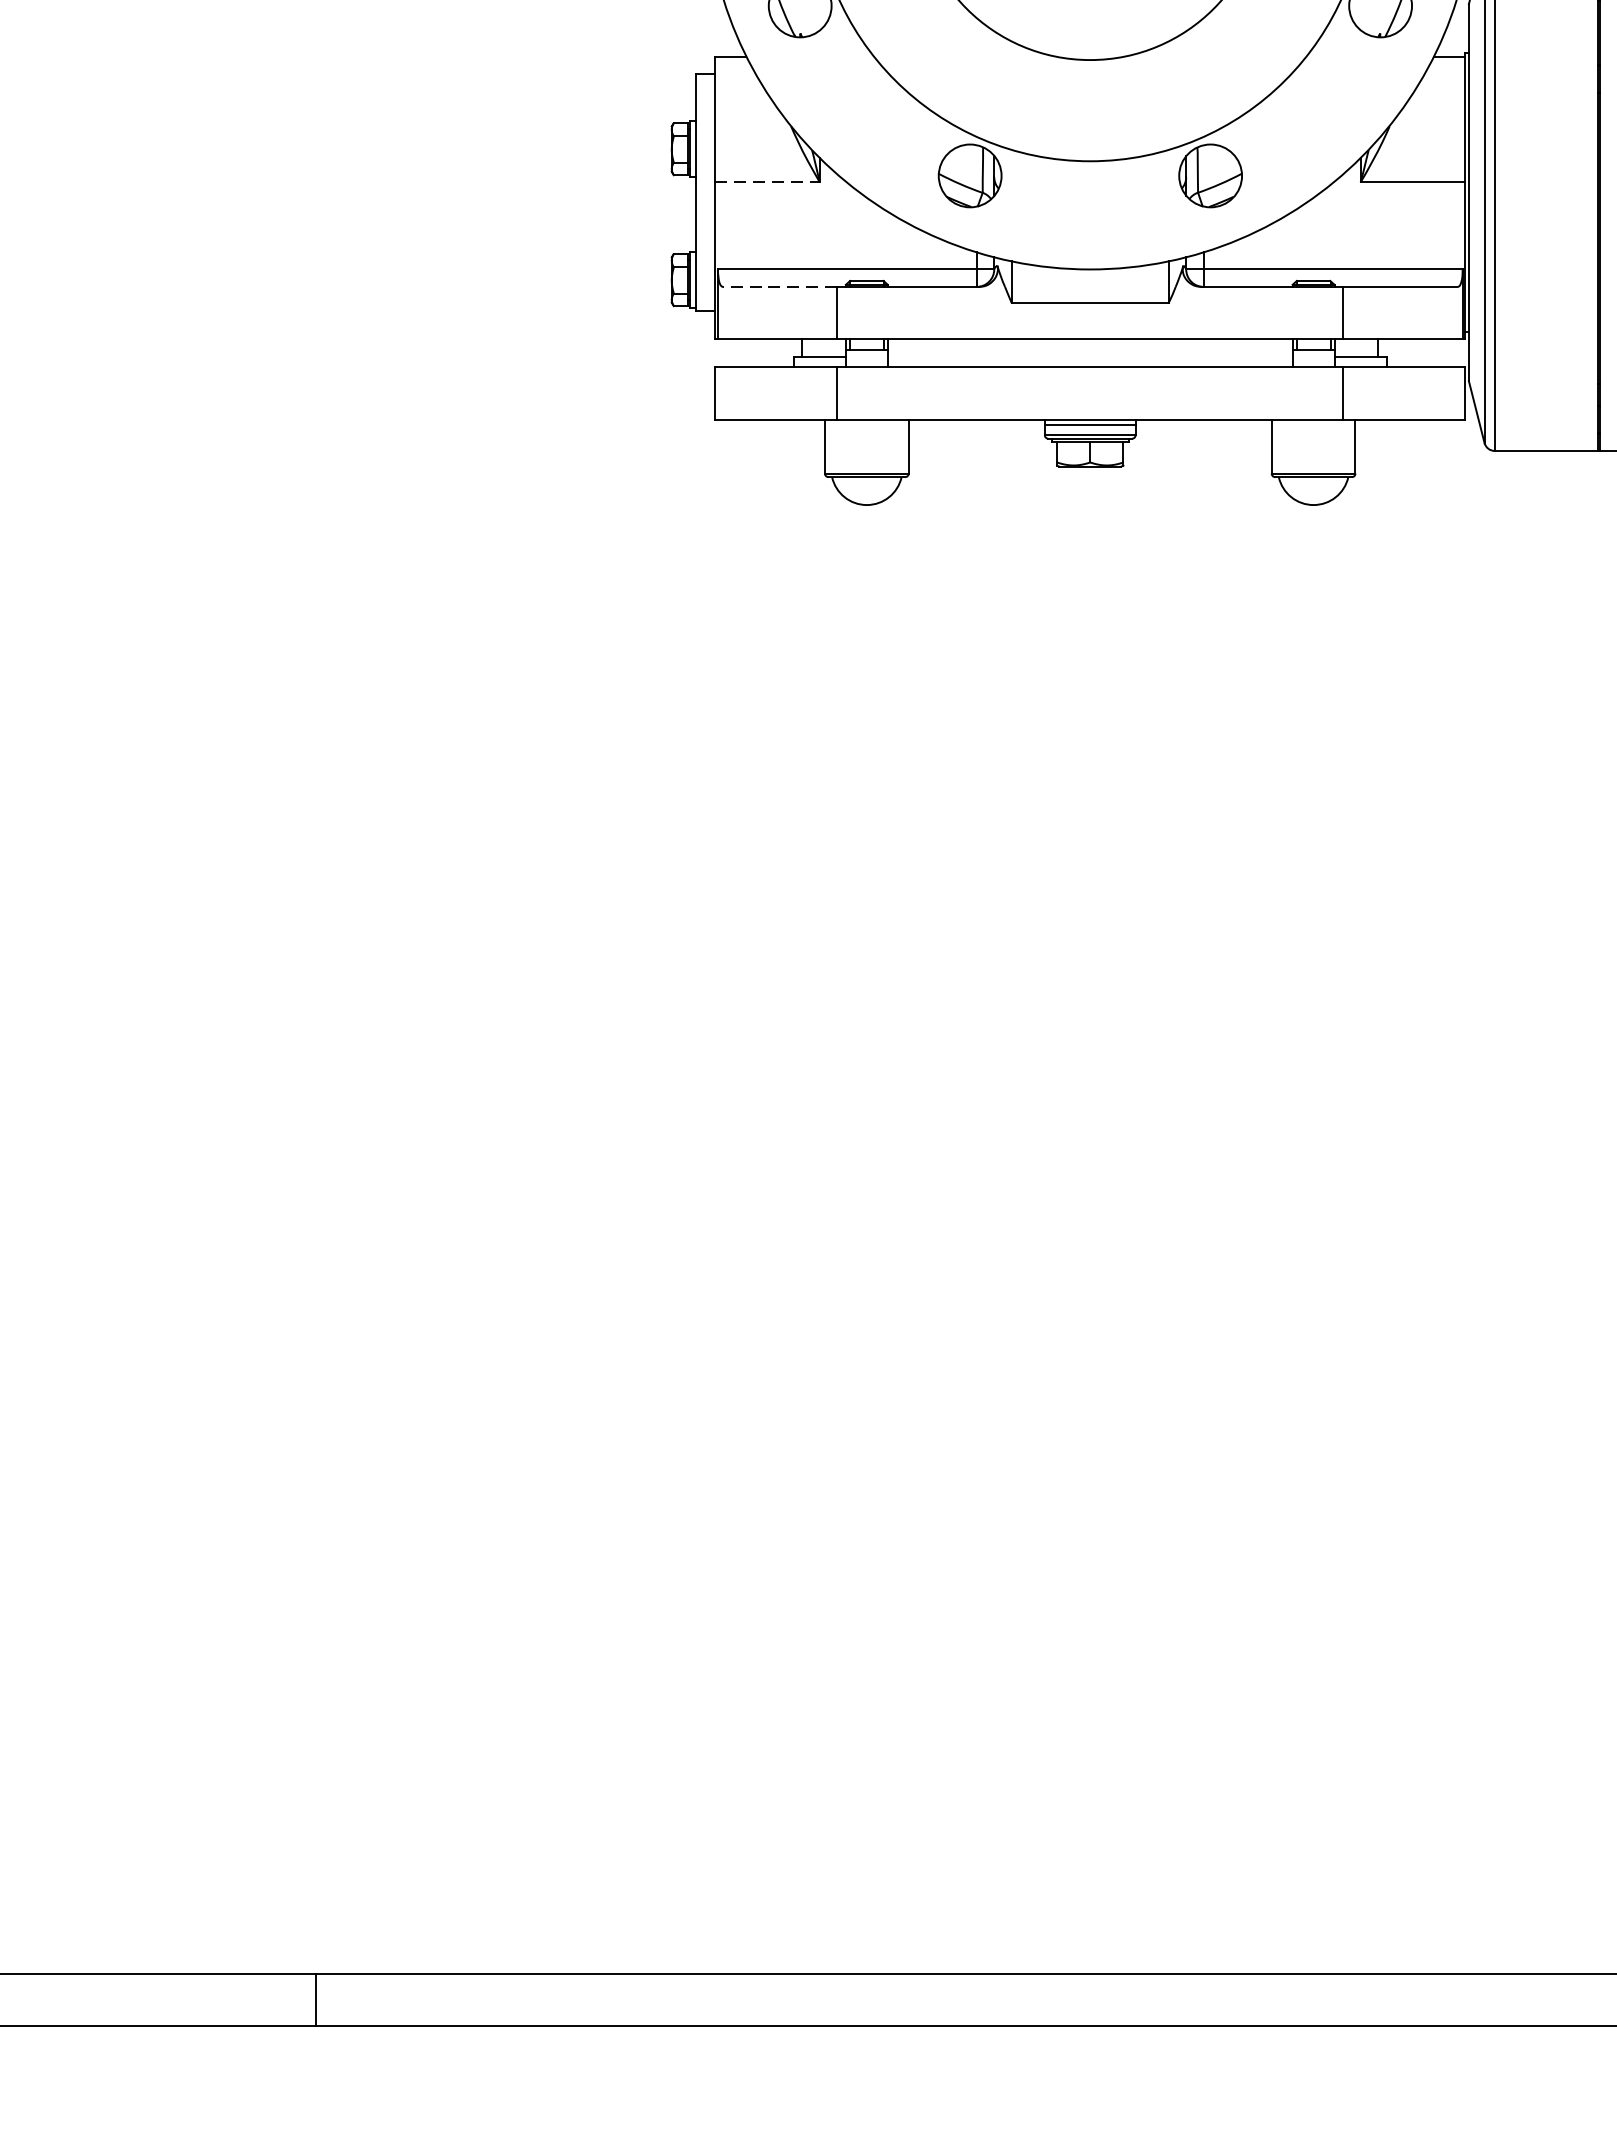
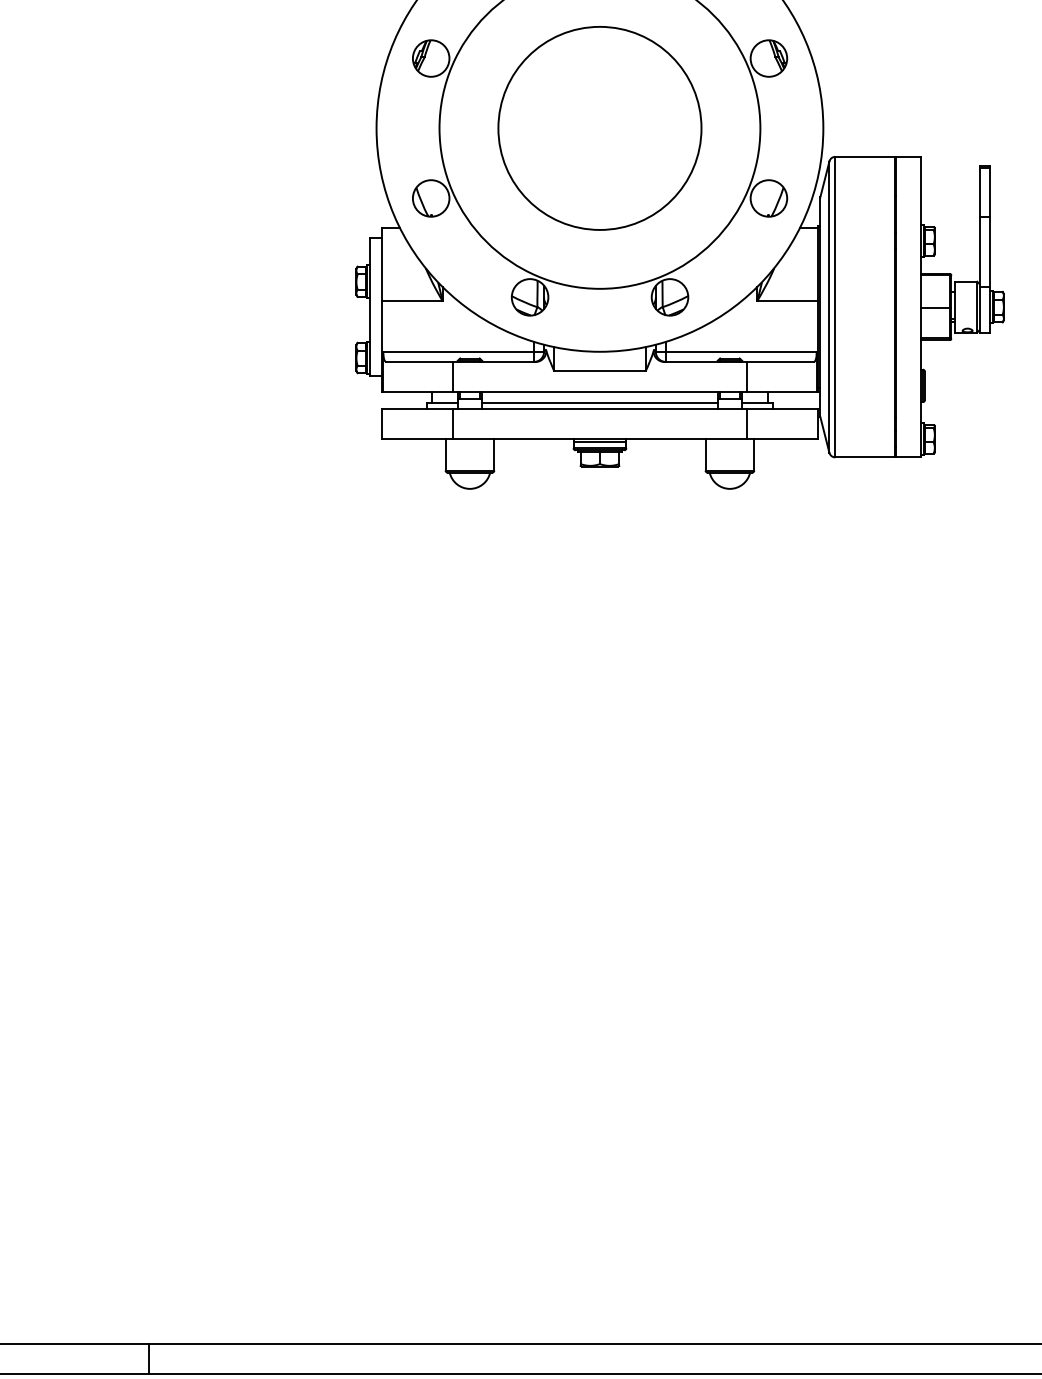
line: (768, 183) -> (412, 301), dashed -> solid
line: (780, 286) -> (419, 361), dashed -> solid
line: (1089, 356) -> (599, 402), added

